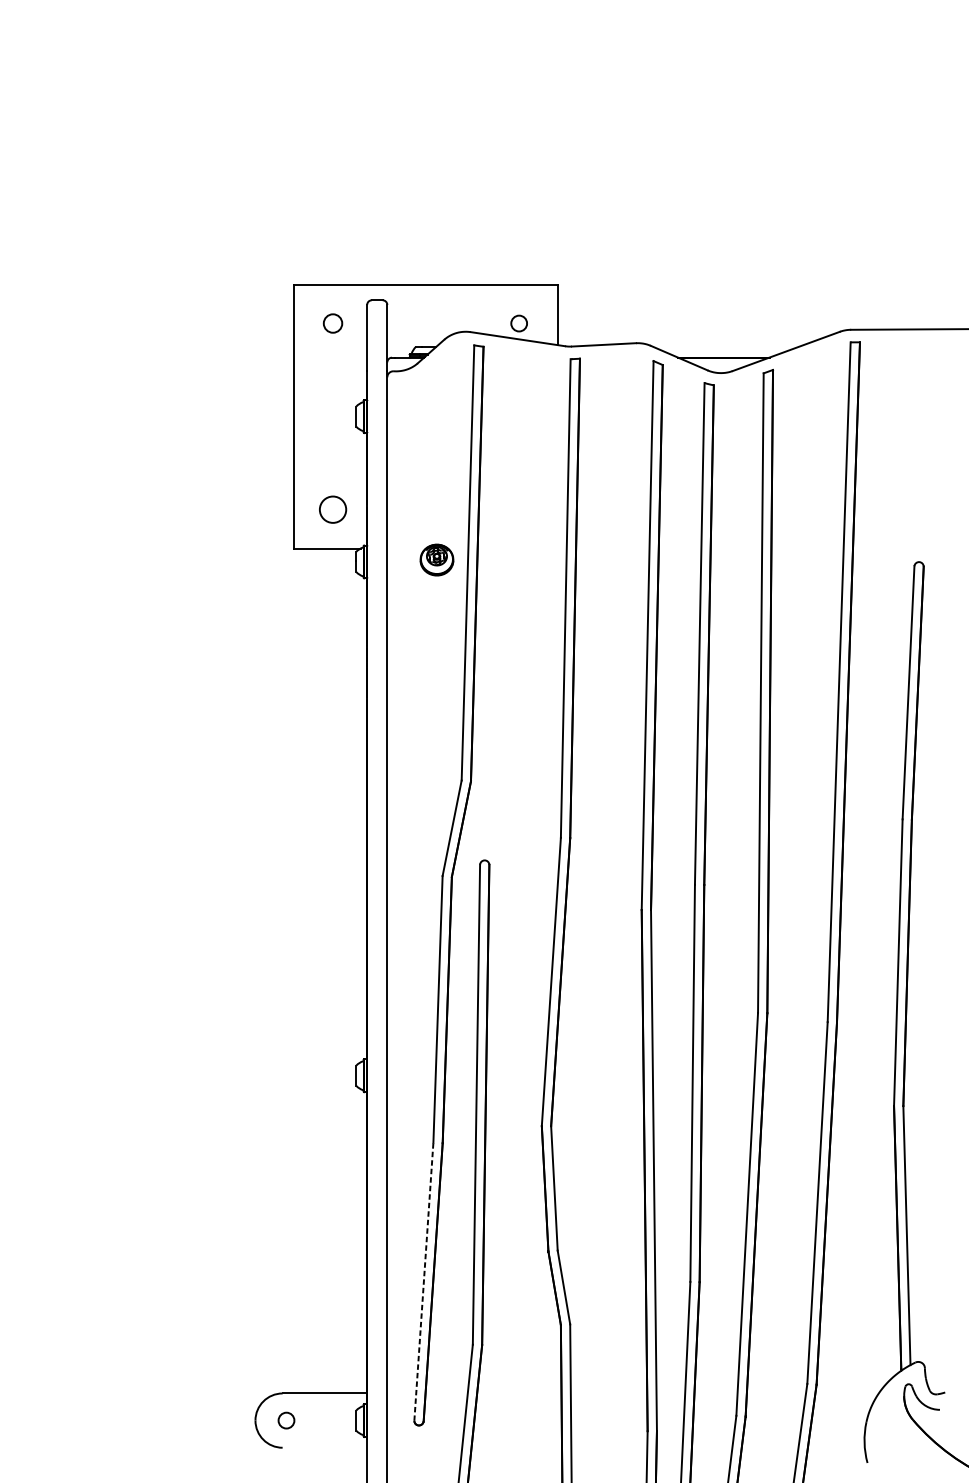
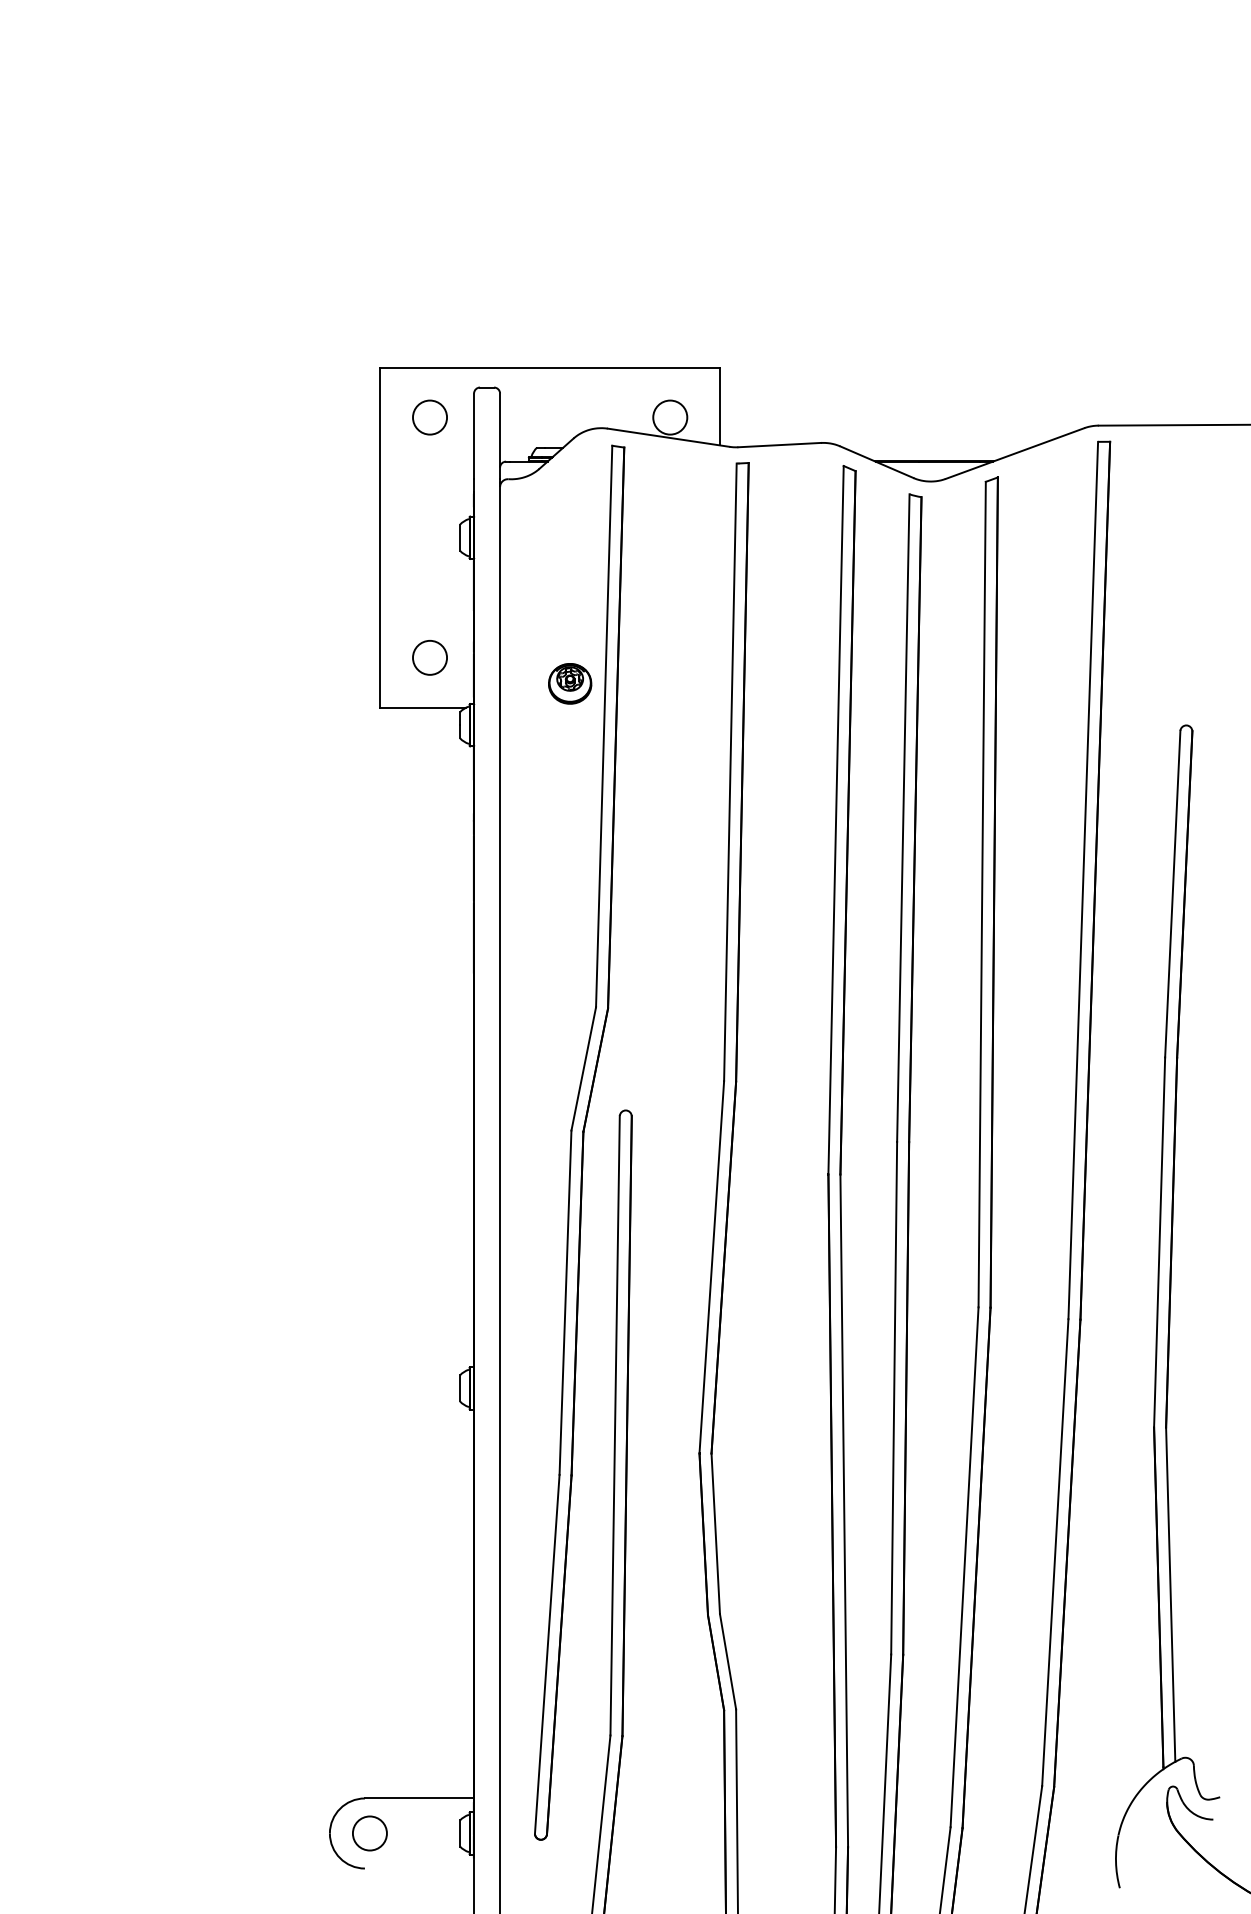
circle: (332, 323) -> (429, 417), size x1.43
circle: (519, 323) -> (670, 417), size x1.67
part: (437, 559) -> (570, 683), moved
line: (424, 1281) -> (547, 1654), dashed -> solid
circle: (286, 1420) -> (369, 1833), size x1.67

